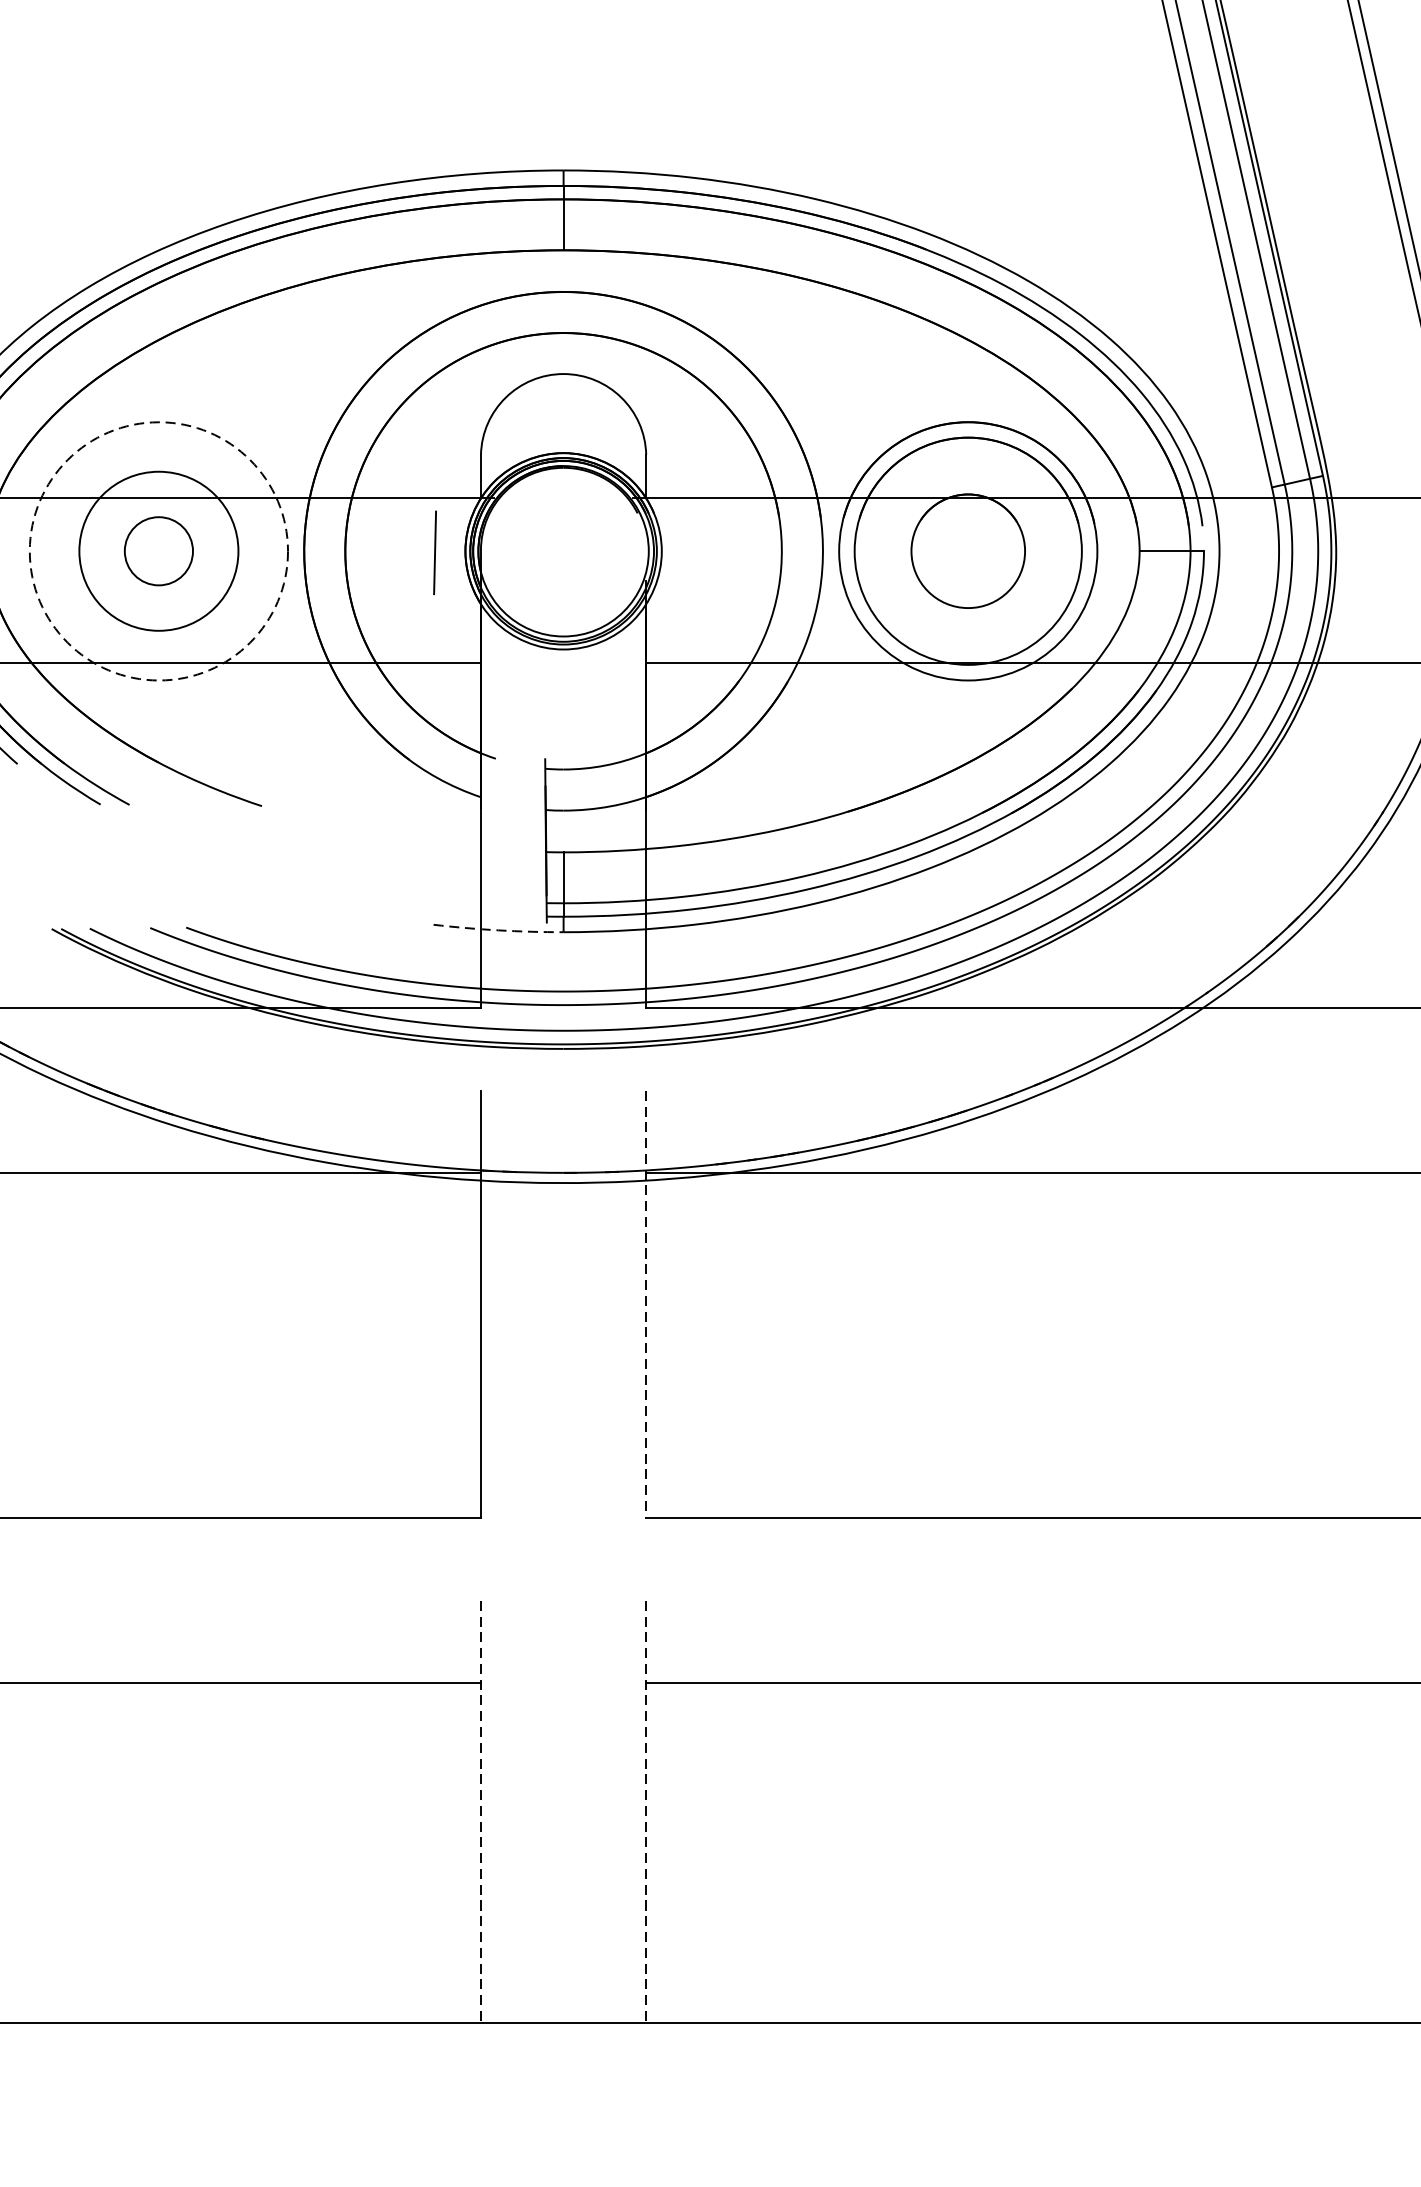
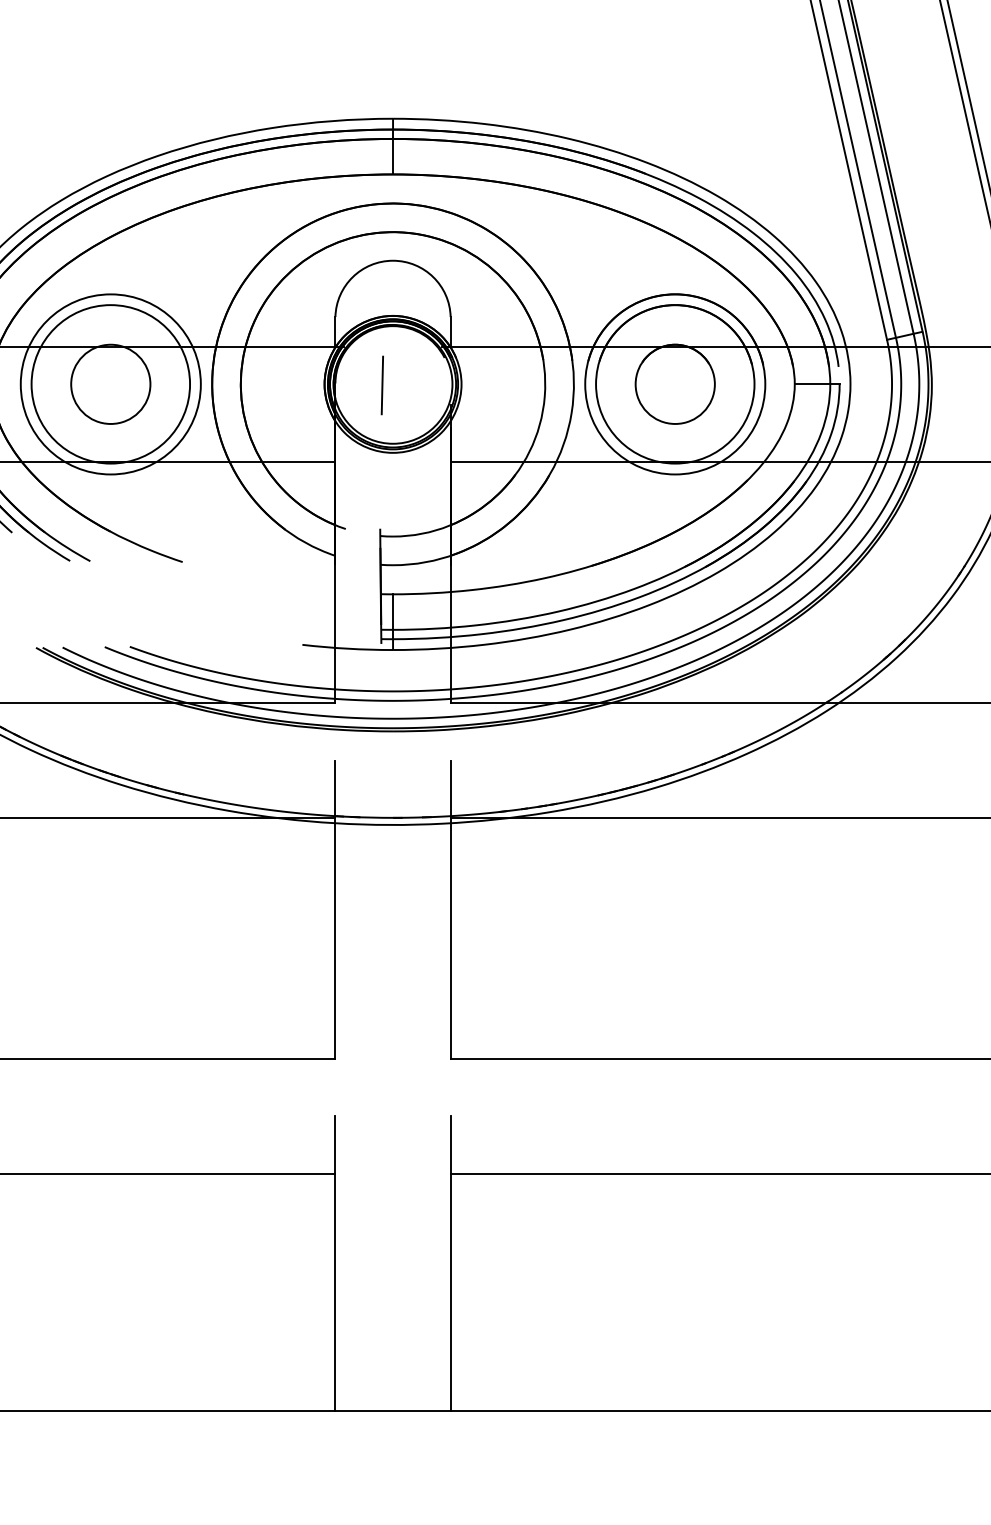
circle: (158, 550) -> (110, 383), size x1.67
circle: (158, 551) -> (110, 384), dashed -> solid
circle: (158, 551) -> (110, 384), size x1.43
line: (433, 552) -> (381, 385), moved
arc: (498, 930) -> (347, 648), dashed -> solid
line: (645, 1305) -> (450, 910), dashed -> solid
line: (481, 1813) -> (335, 1264), dashed -> solid
line: (645, 1813) -> (450, 1264), dashed -> solid

